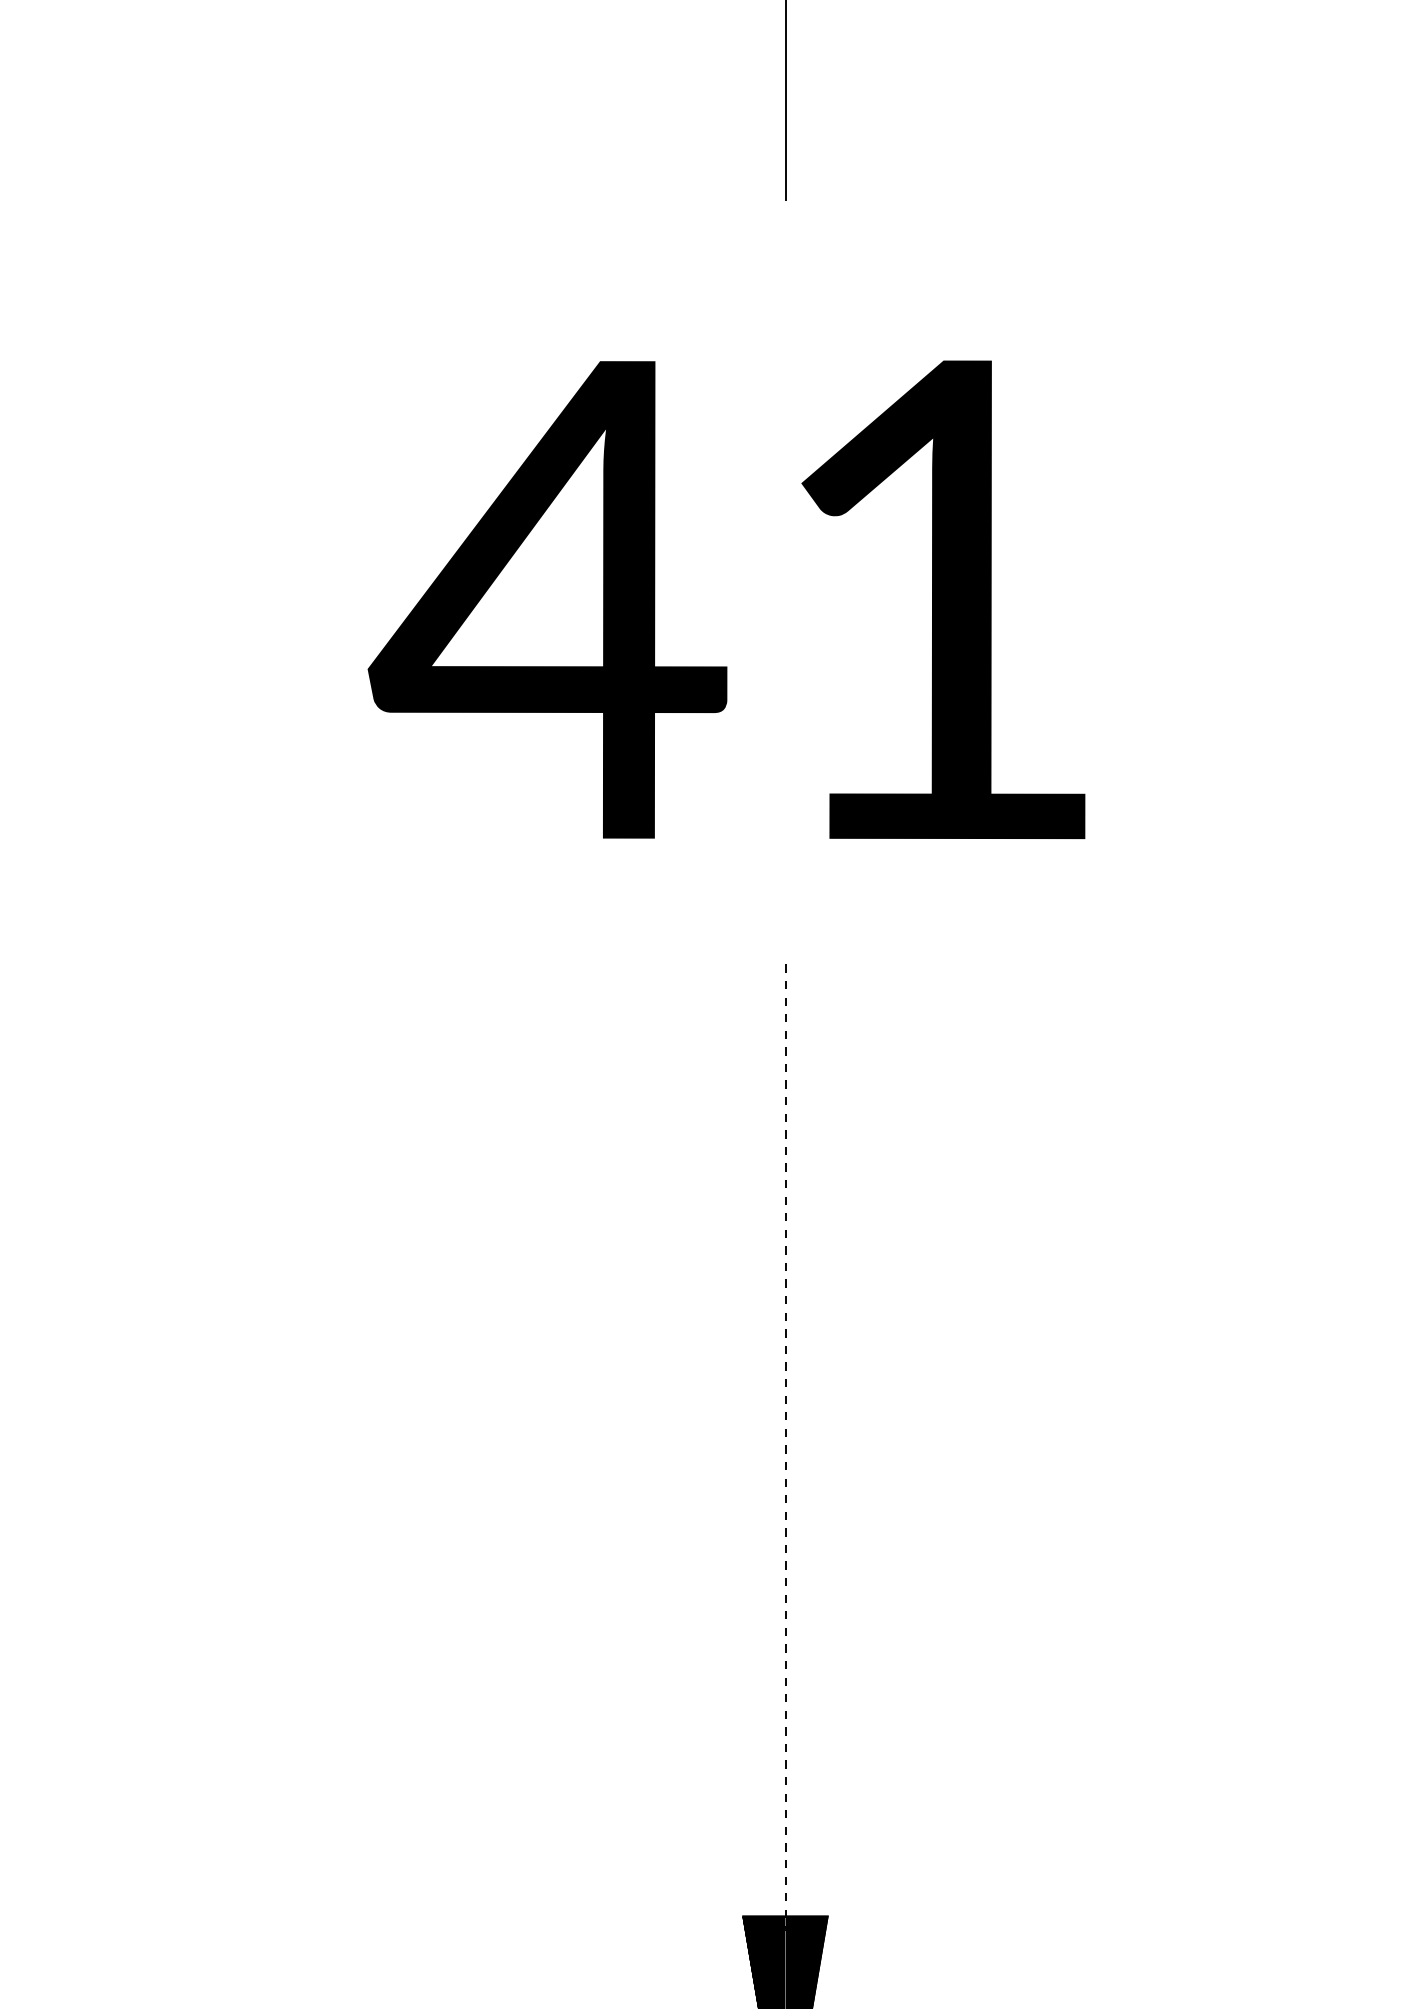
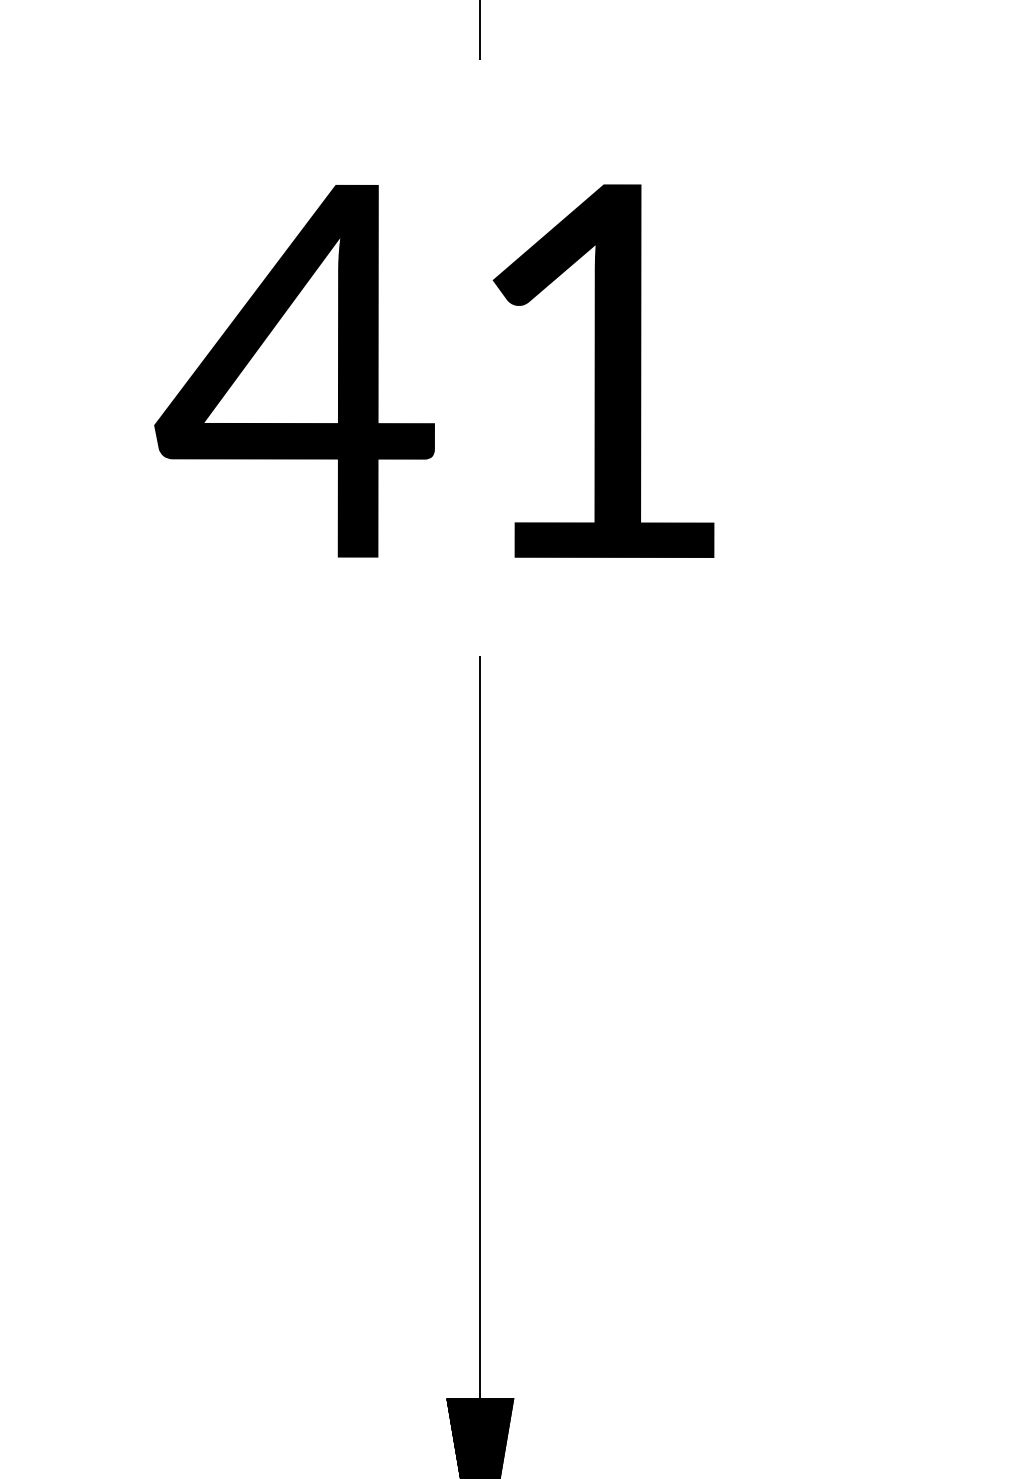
line: (785, 1448) -> (480, 1033), dashed -> solid

